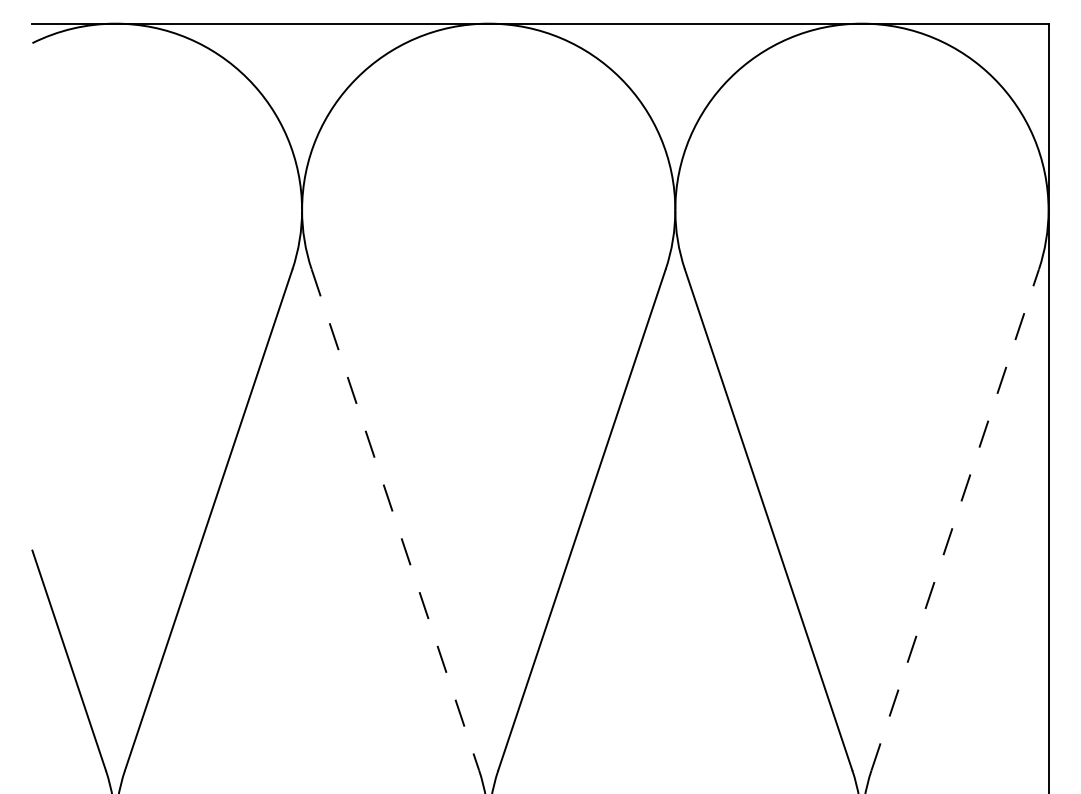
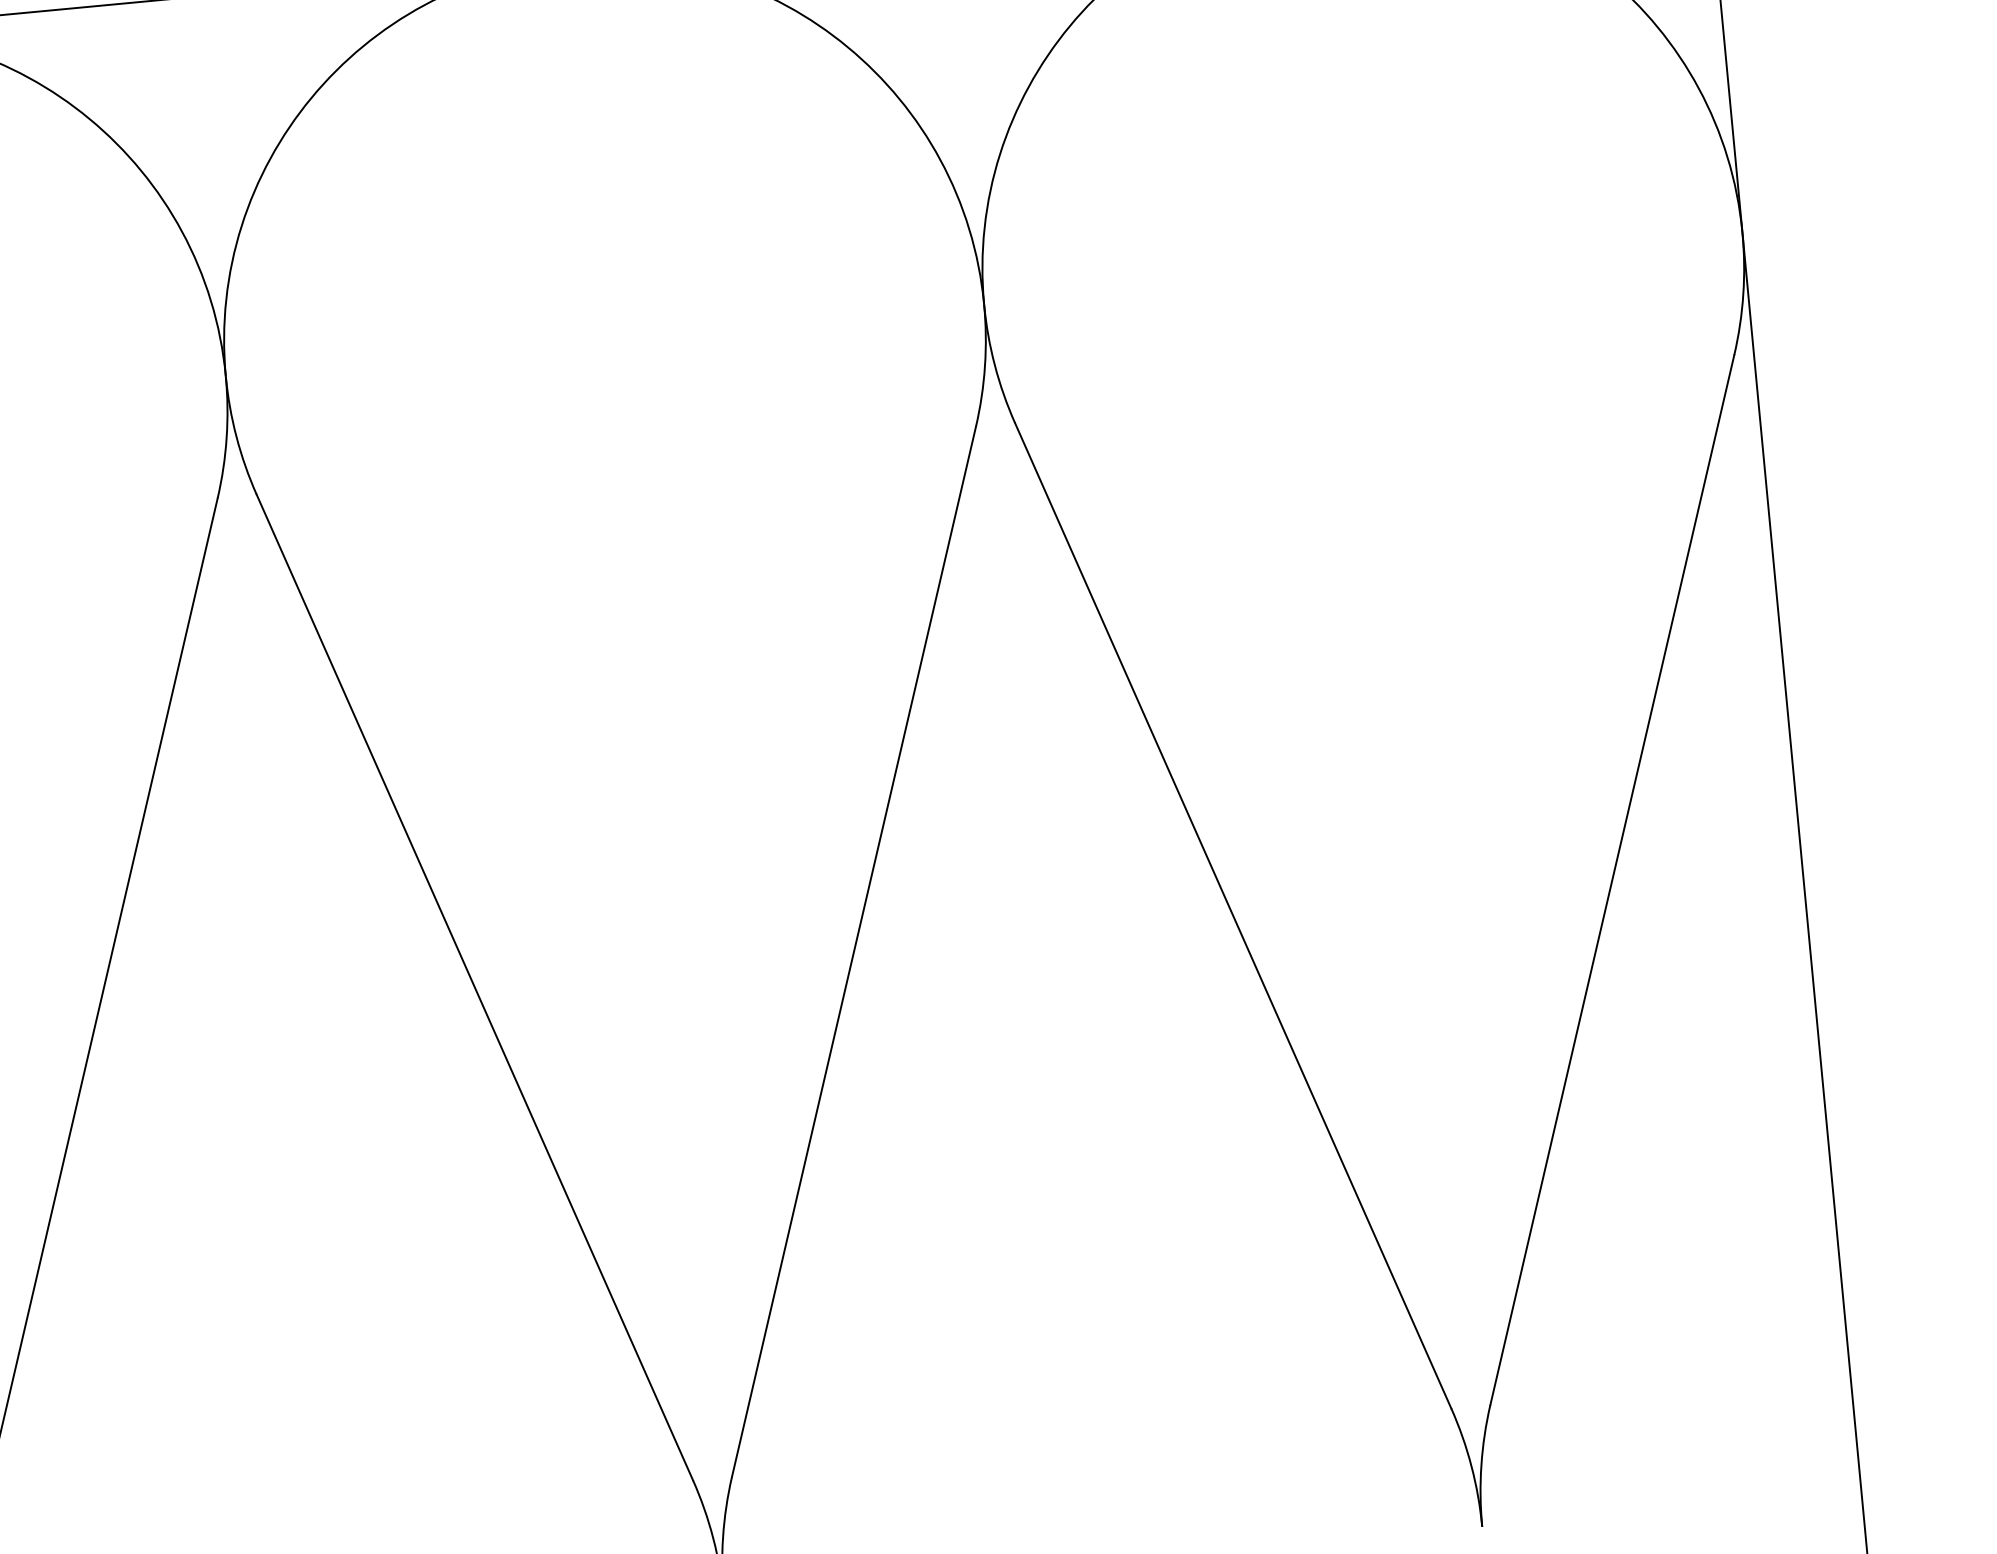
line: (955, 519) -> (1612, 879), dashed -> solid
line: (395, 520) -> (475, 988), dashed -> solid

